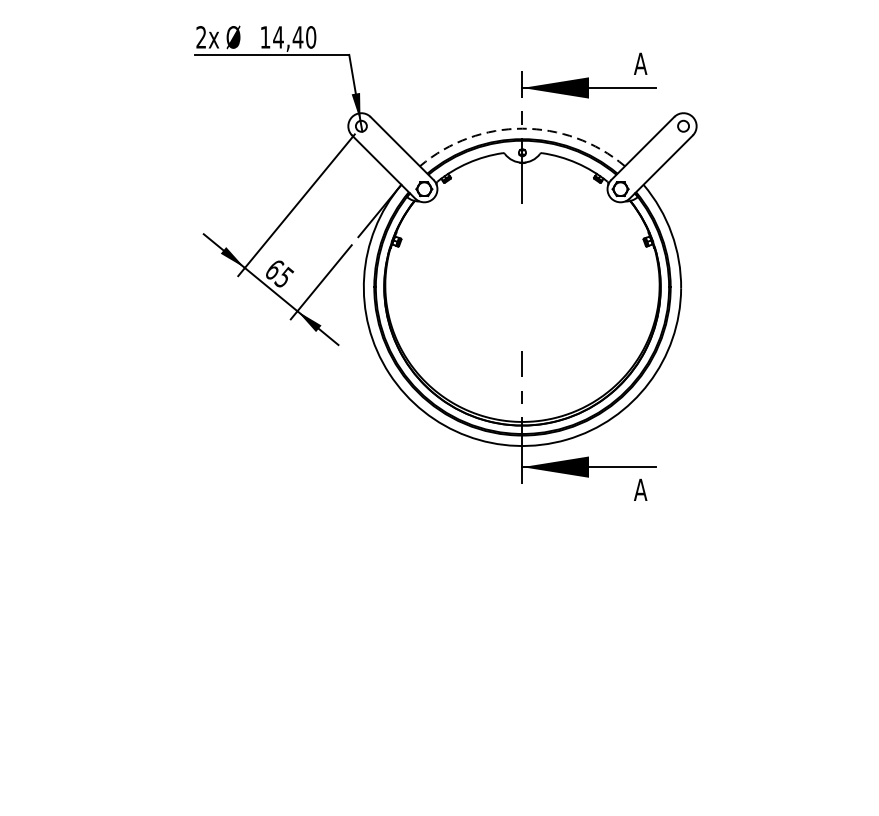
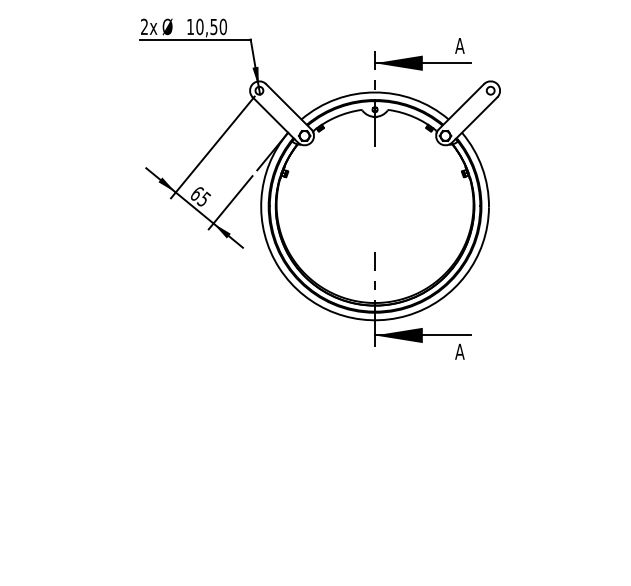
text: (287, 36) -> (206, 26), 14,40 -> 10,50
arc: (523, 128) -> (375, 92), dashed -> solid

